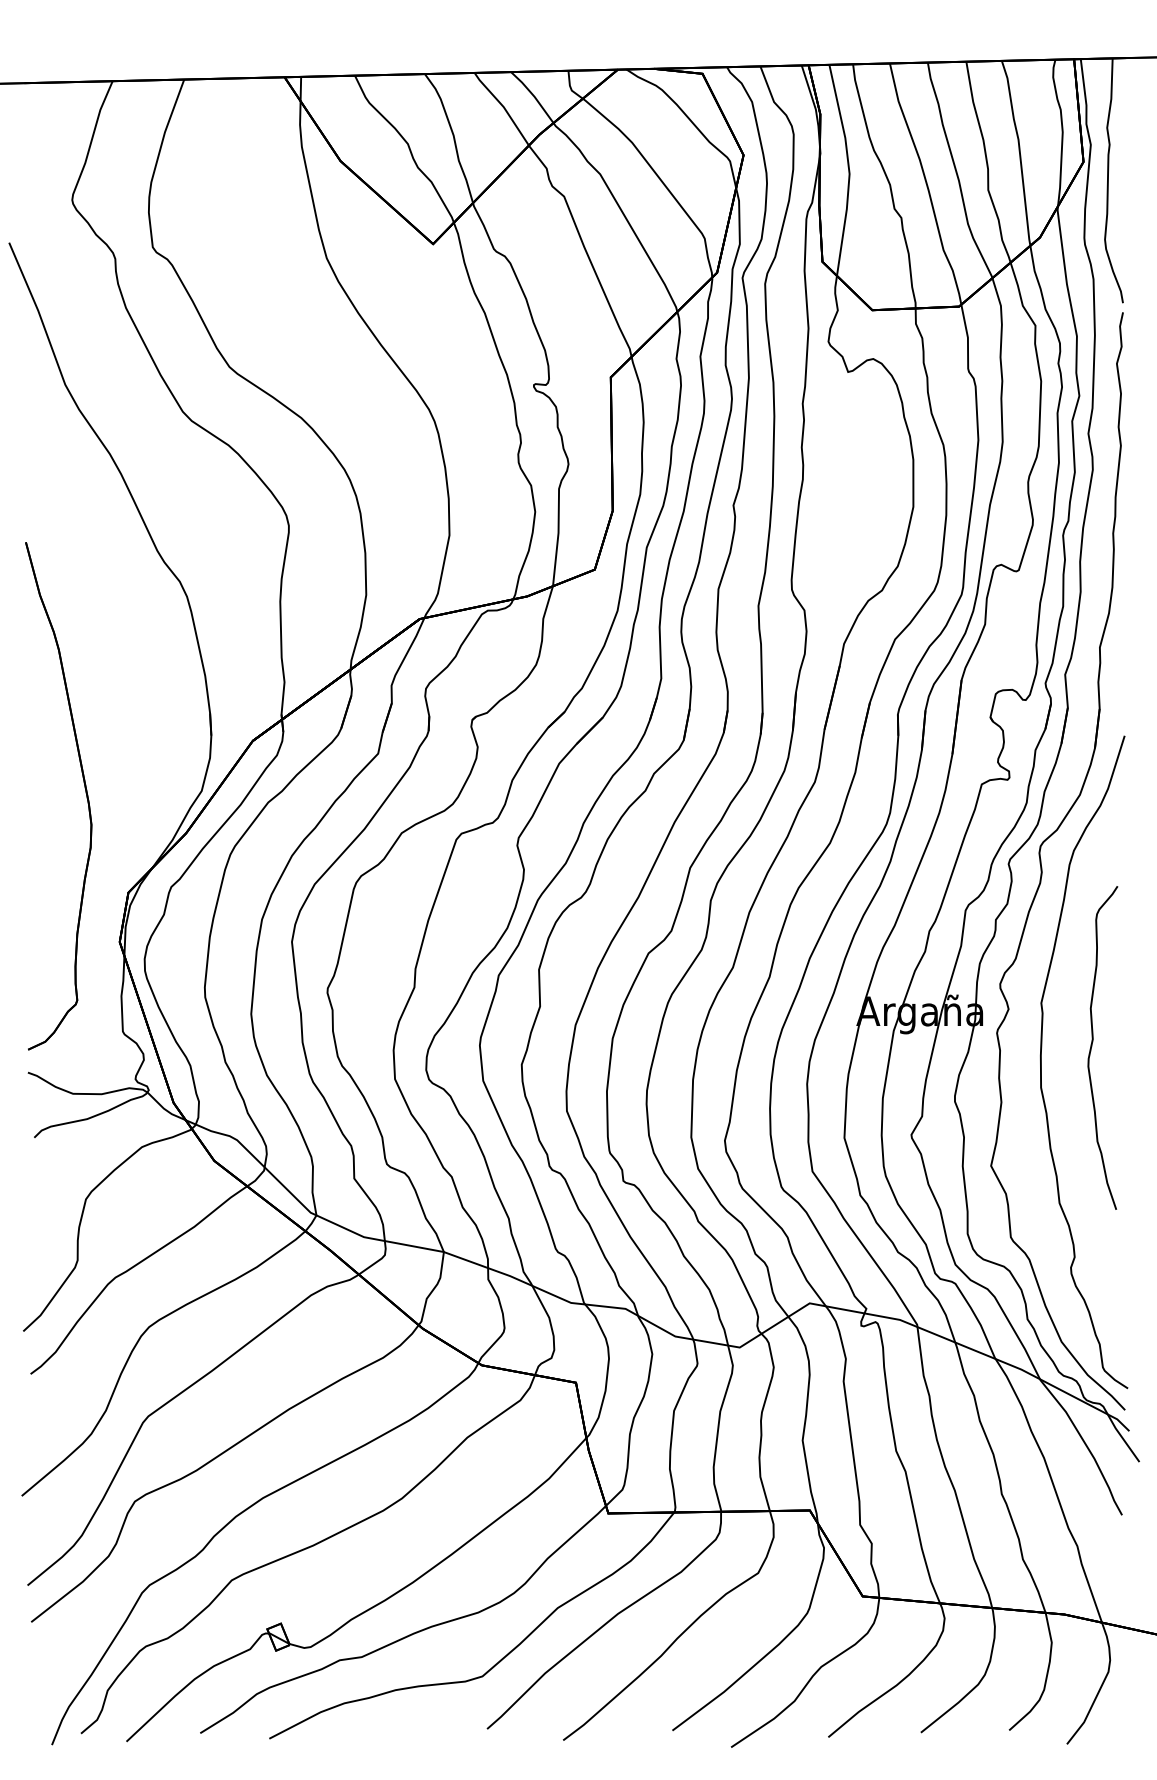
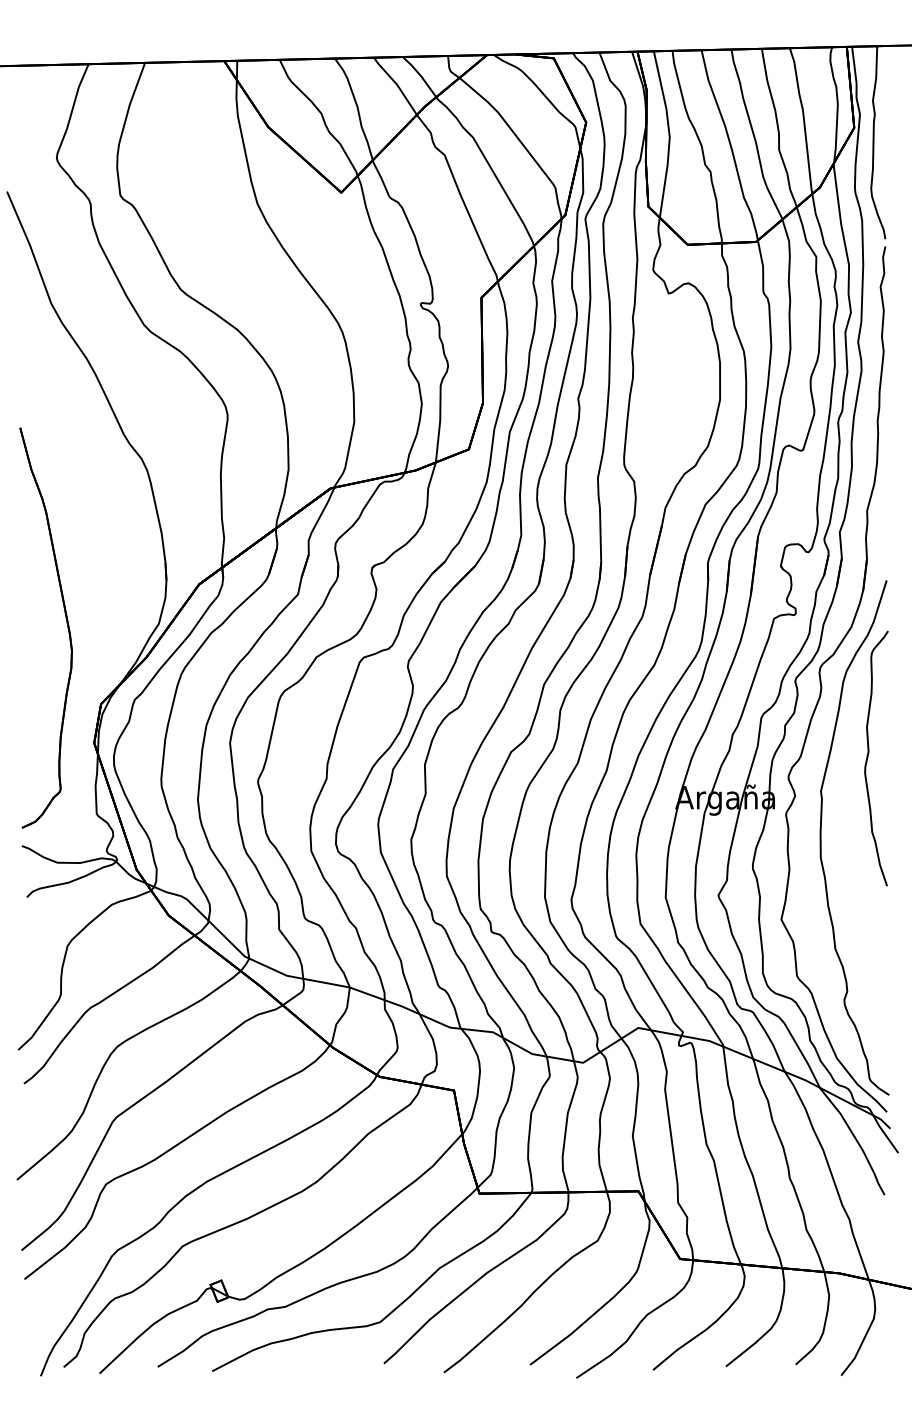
part: (1092, 1047) -> (868, 758), moved

